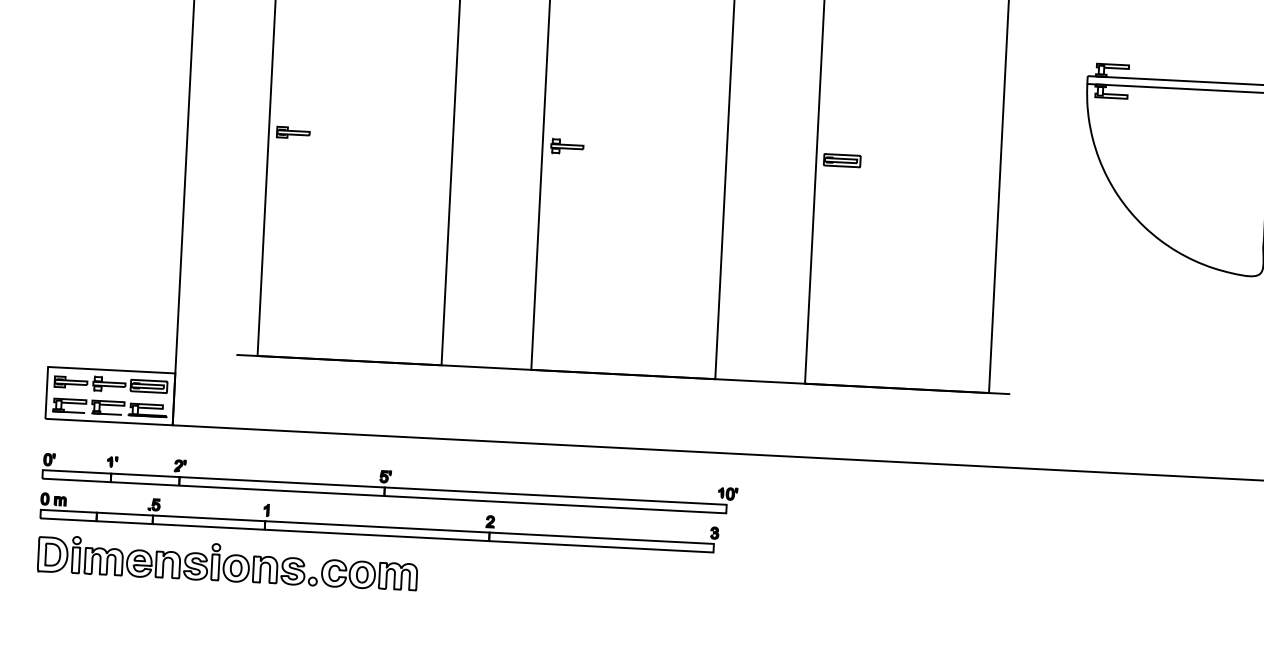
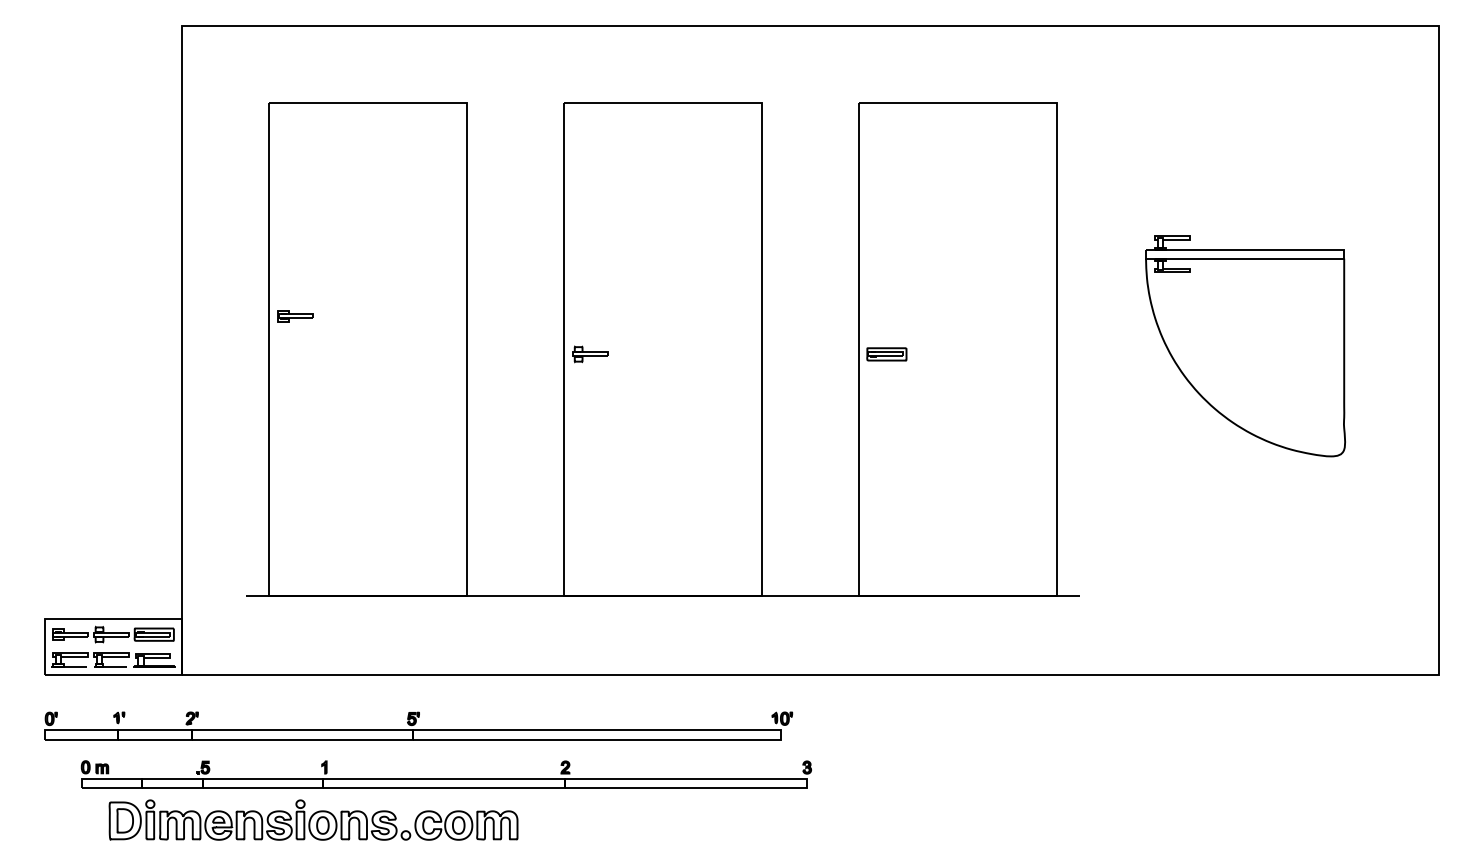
part: (293, 132) -> (295, 316), moved
part: (378, 522) -> (445, 774), moved
part: (227, 562) -> (313, 819), moved

